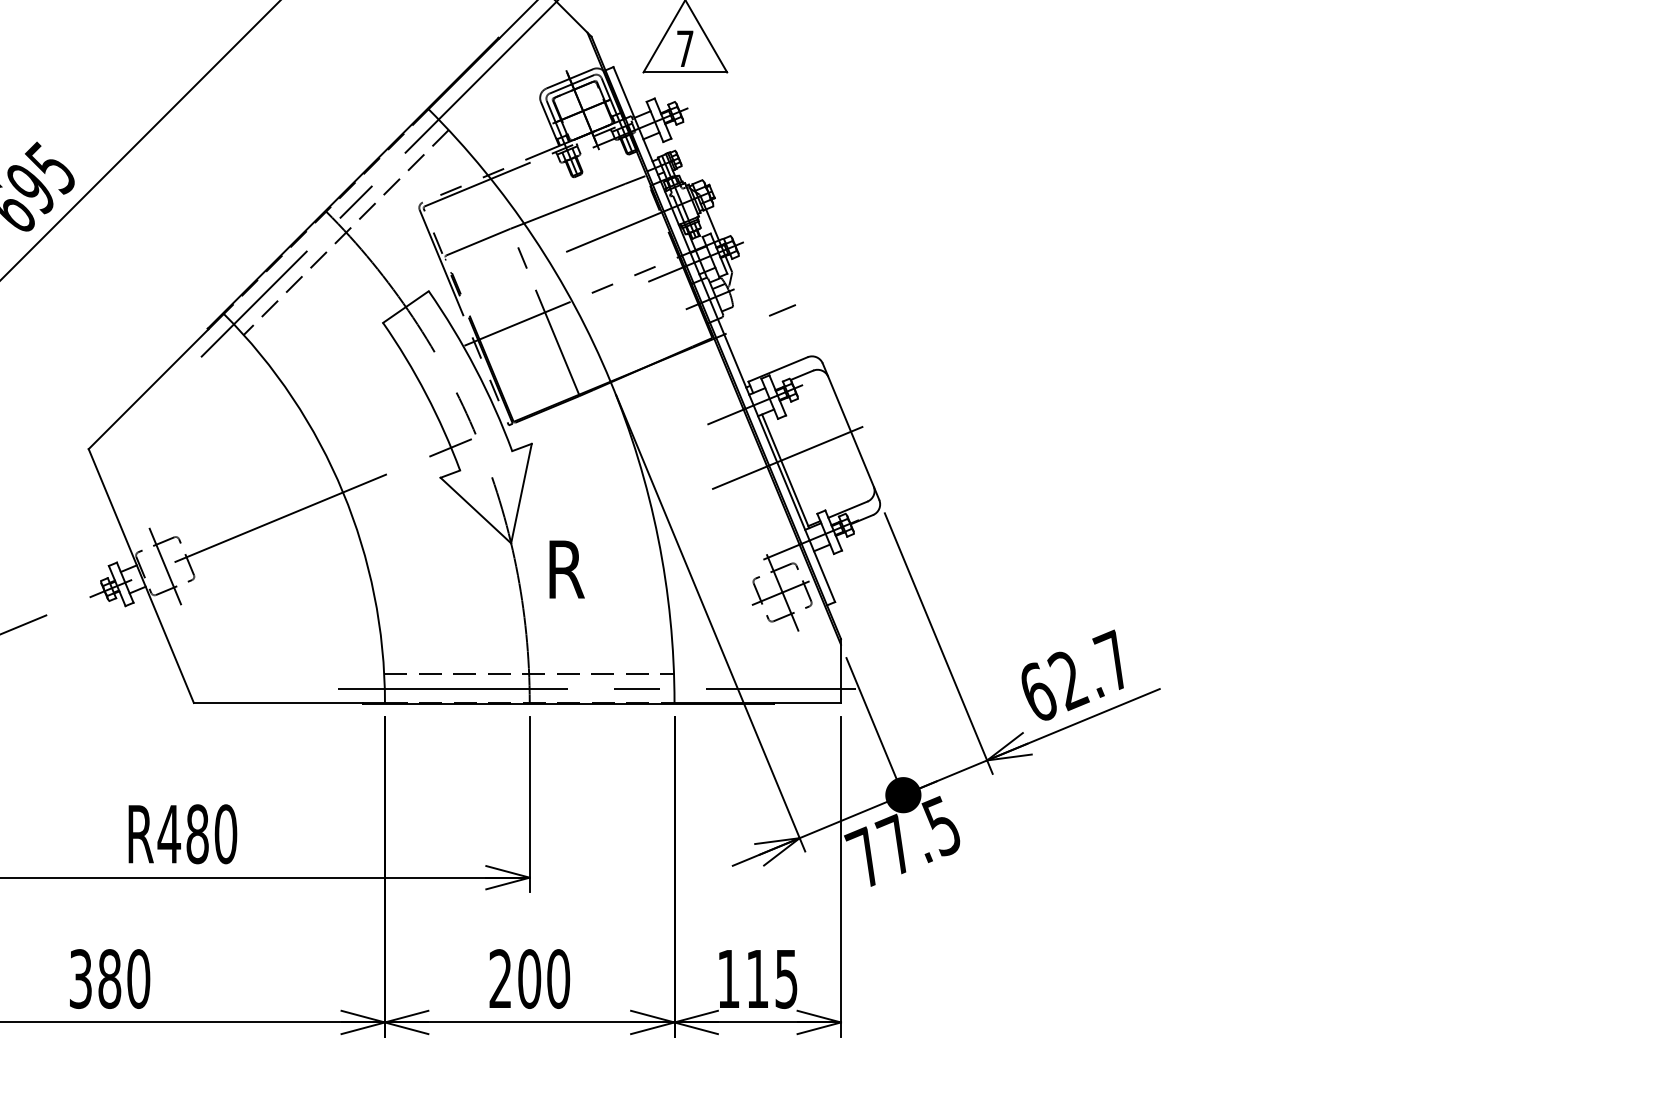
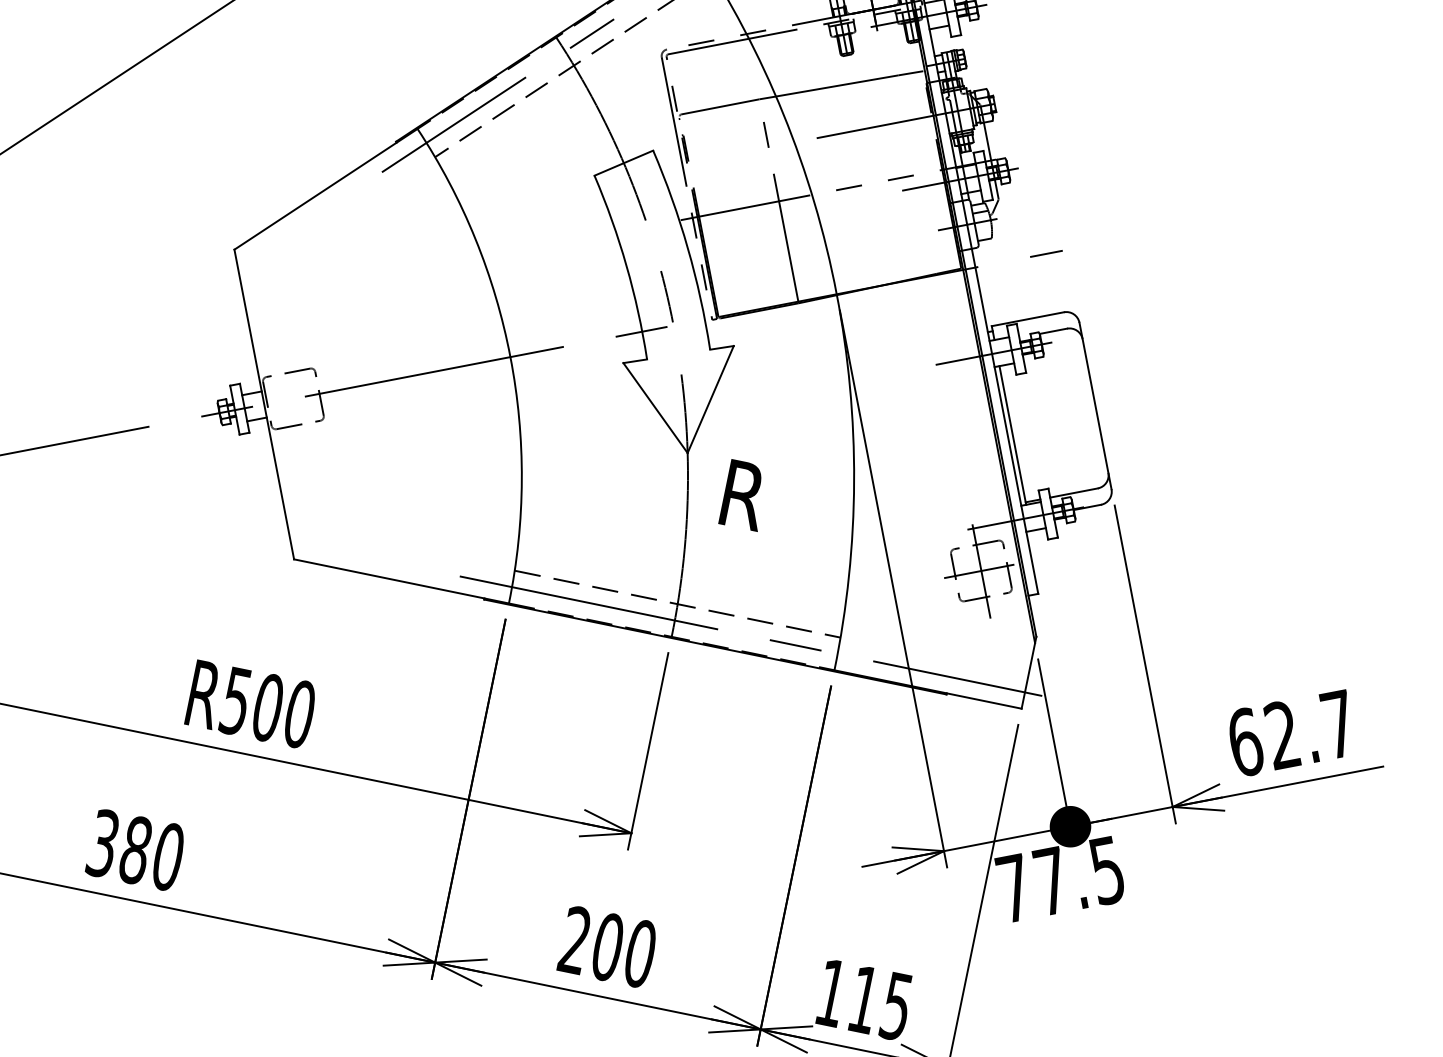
line: (787, 457) -> (1018, 420), removed
line: (165, 566) -> (293, 399), removed
text: (182, 834) -> (250, 704), R480 -> R500

